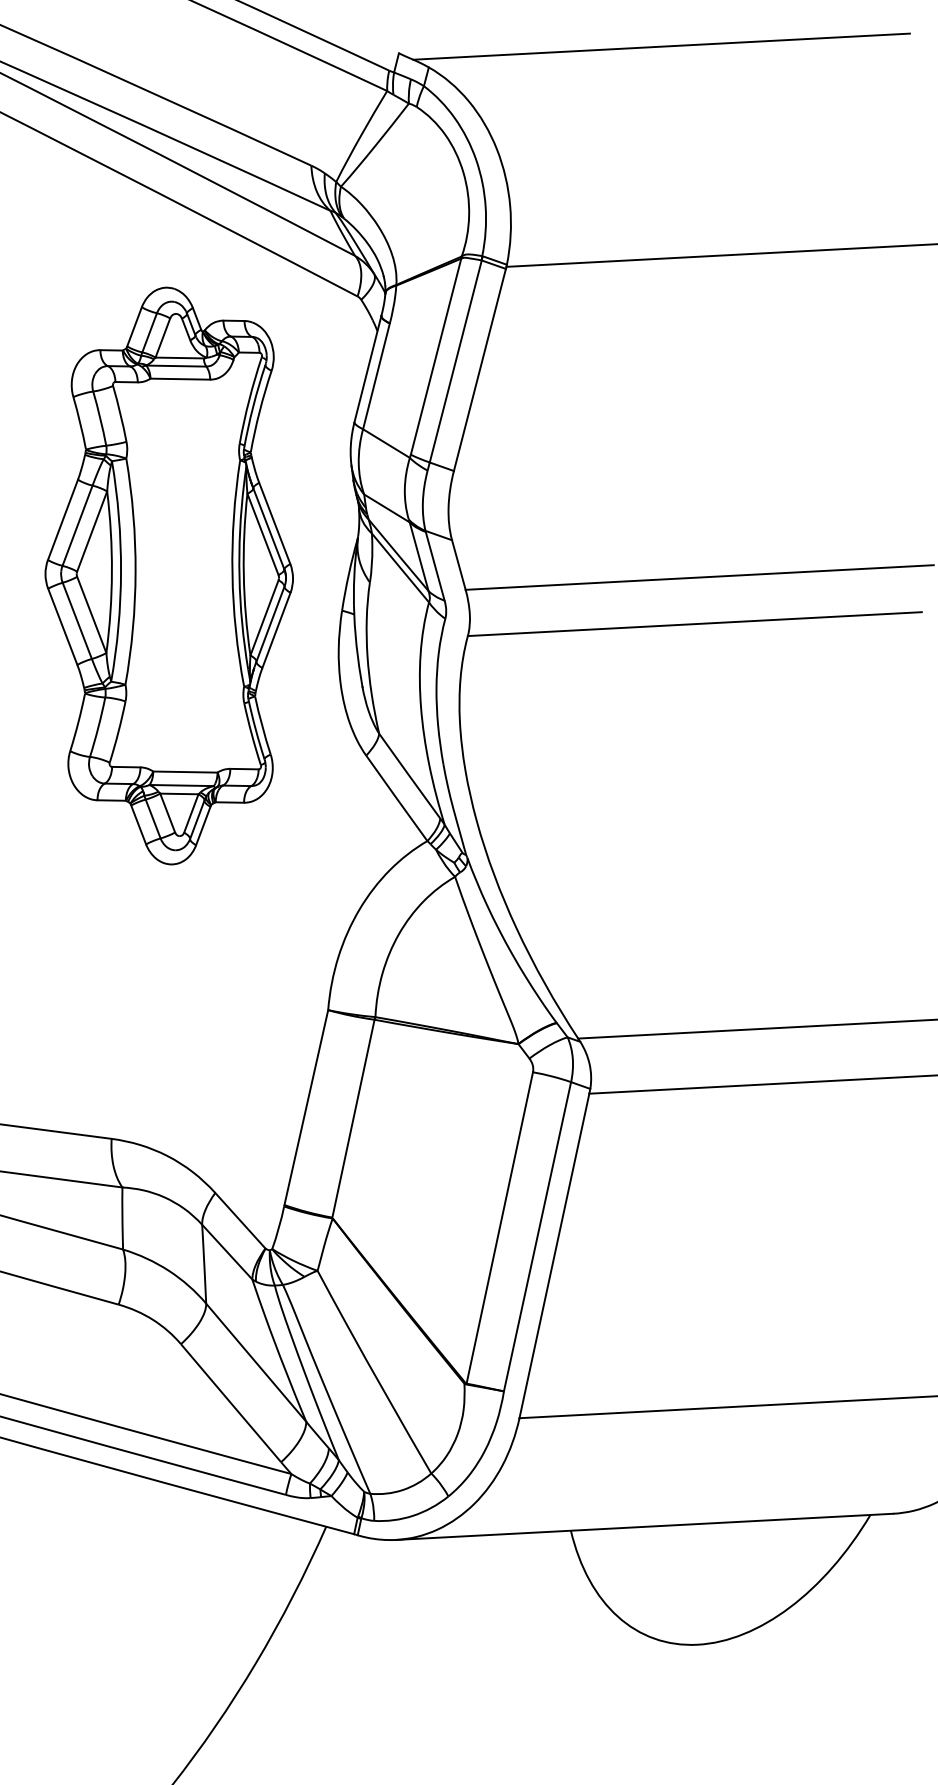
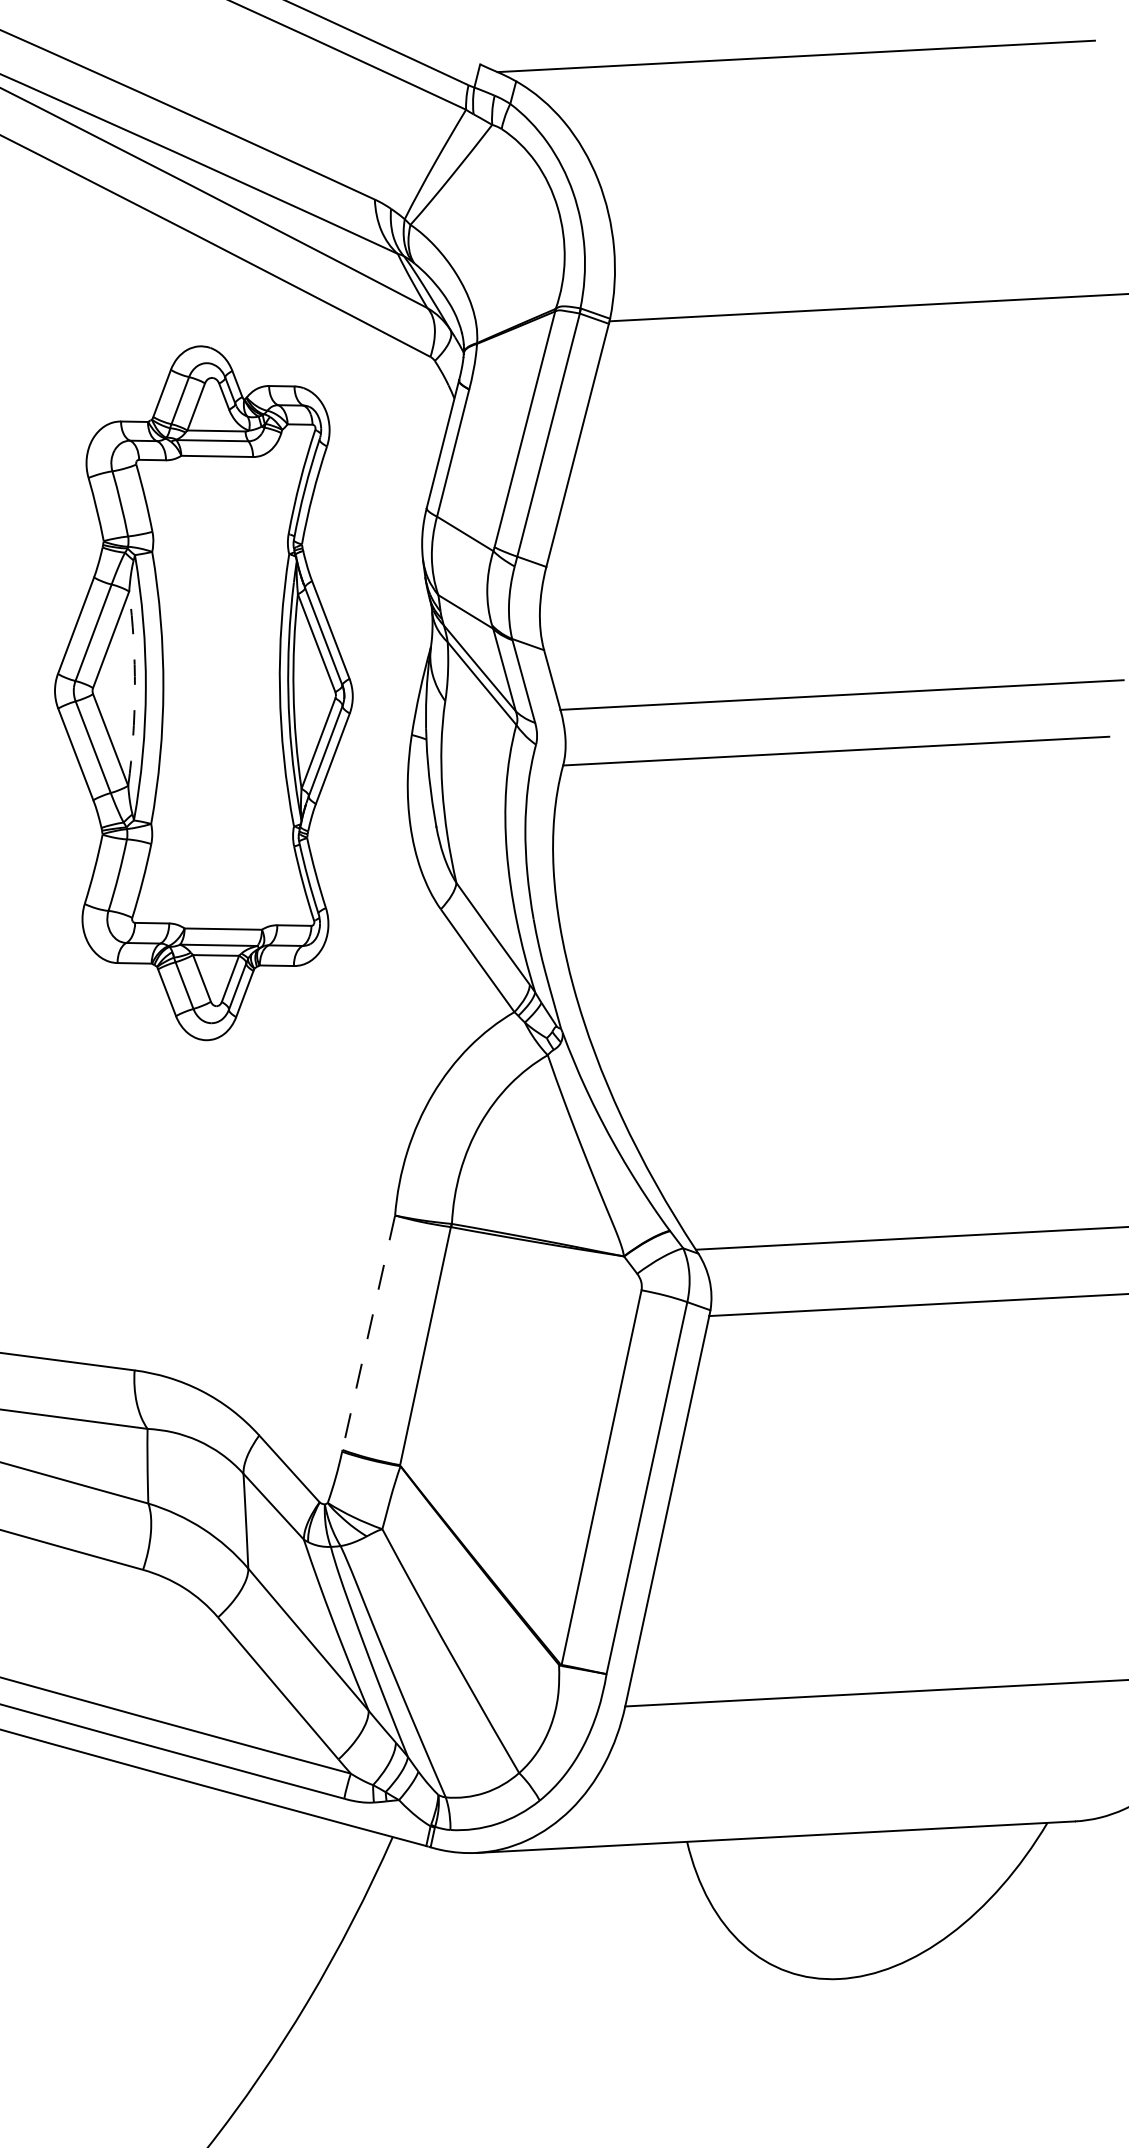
arc: (111, 572) -> (134, 688), solid -> dashed
line: (306, 1108) -> (368, 1333), solid -> dashed

